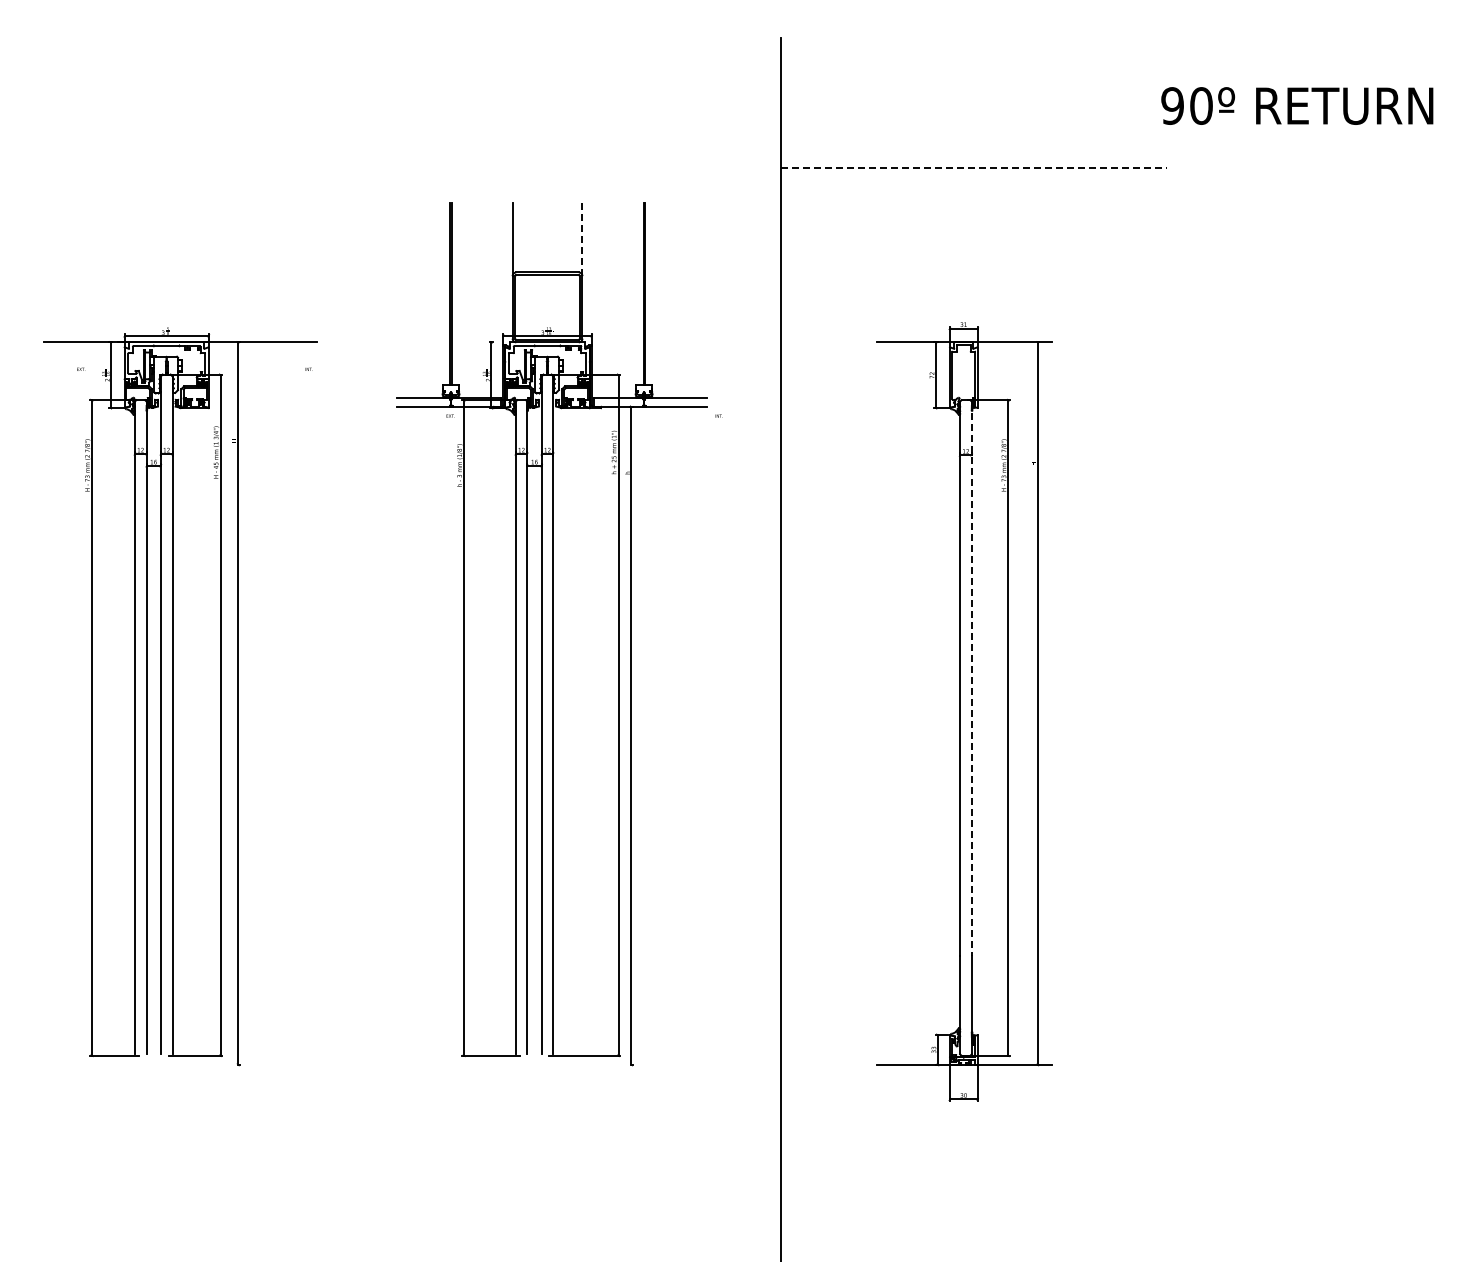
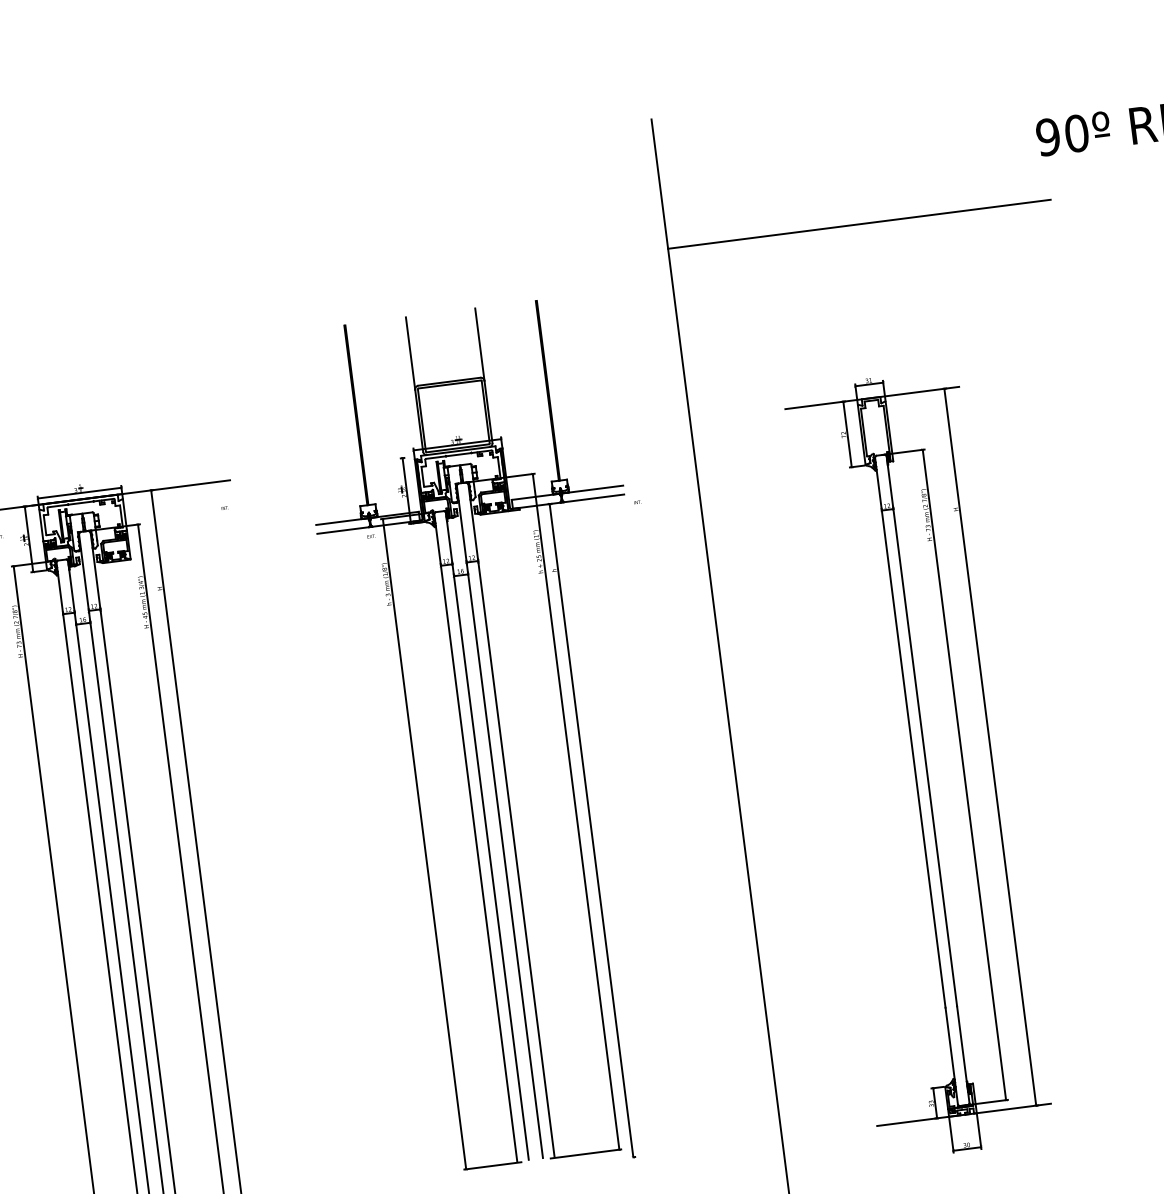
line: (974, 168) -> (859, 224), dashed -> solid
line: (582, 239) -> (479, 344), dashed -> solid
line: (971, 679) -> (921, 731), dashed -> solid

